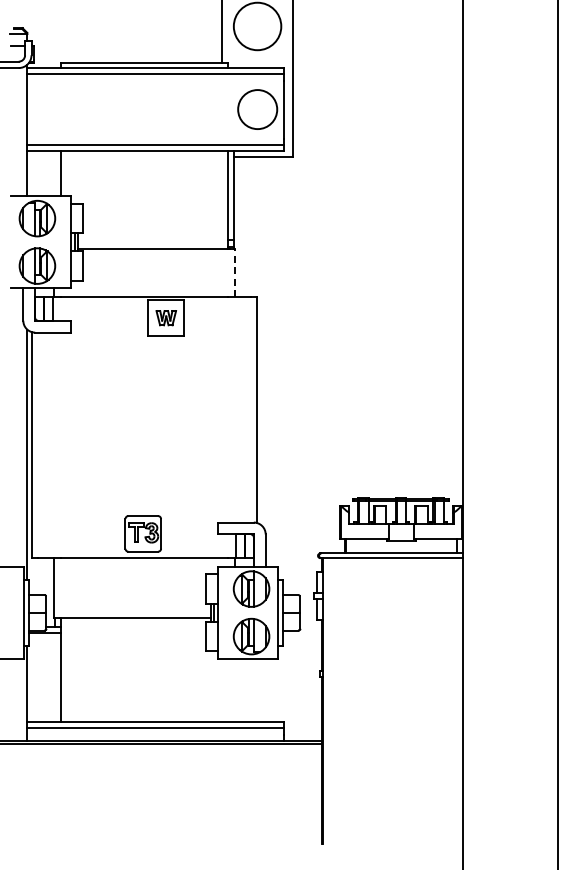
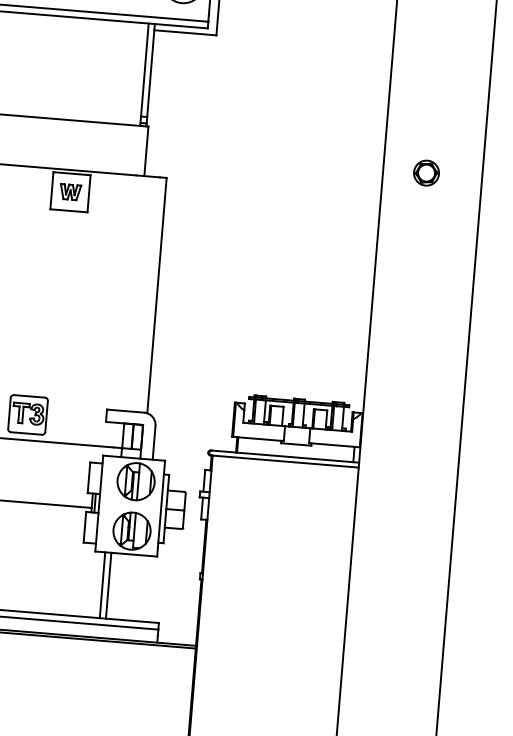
part: (504, 271) -> (426, 172), added
line: (235, 273) -> (146, 151), dashed -> solid
line: (227, 690) -> (102, 585), added
line: (233, 690) -> (108, 585), added

